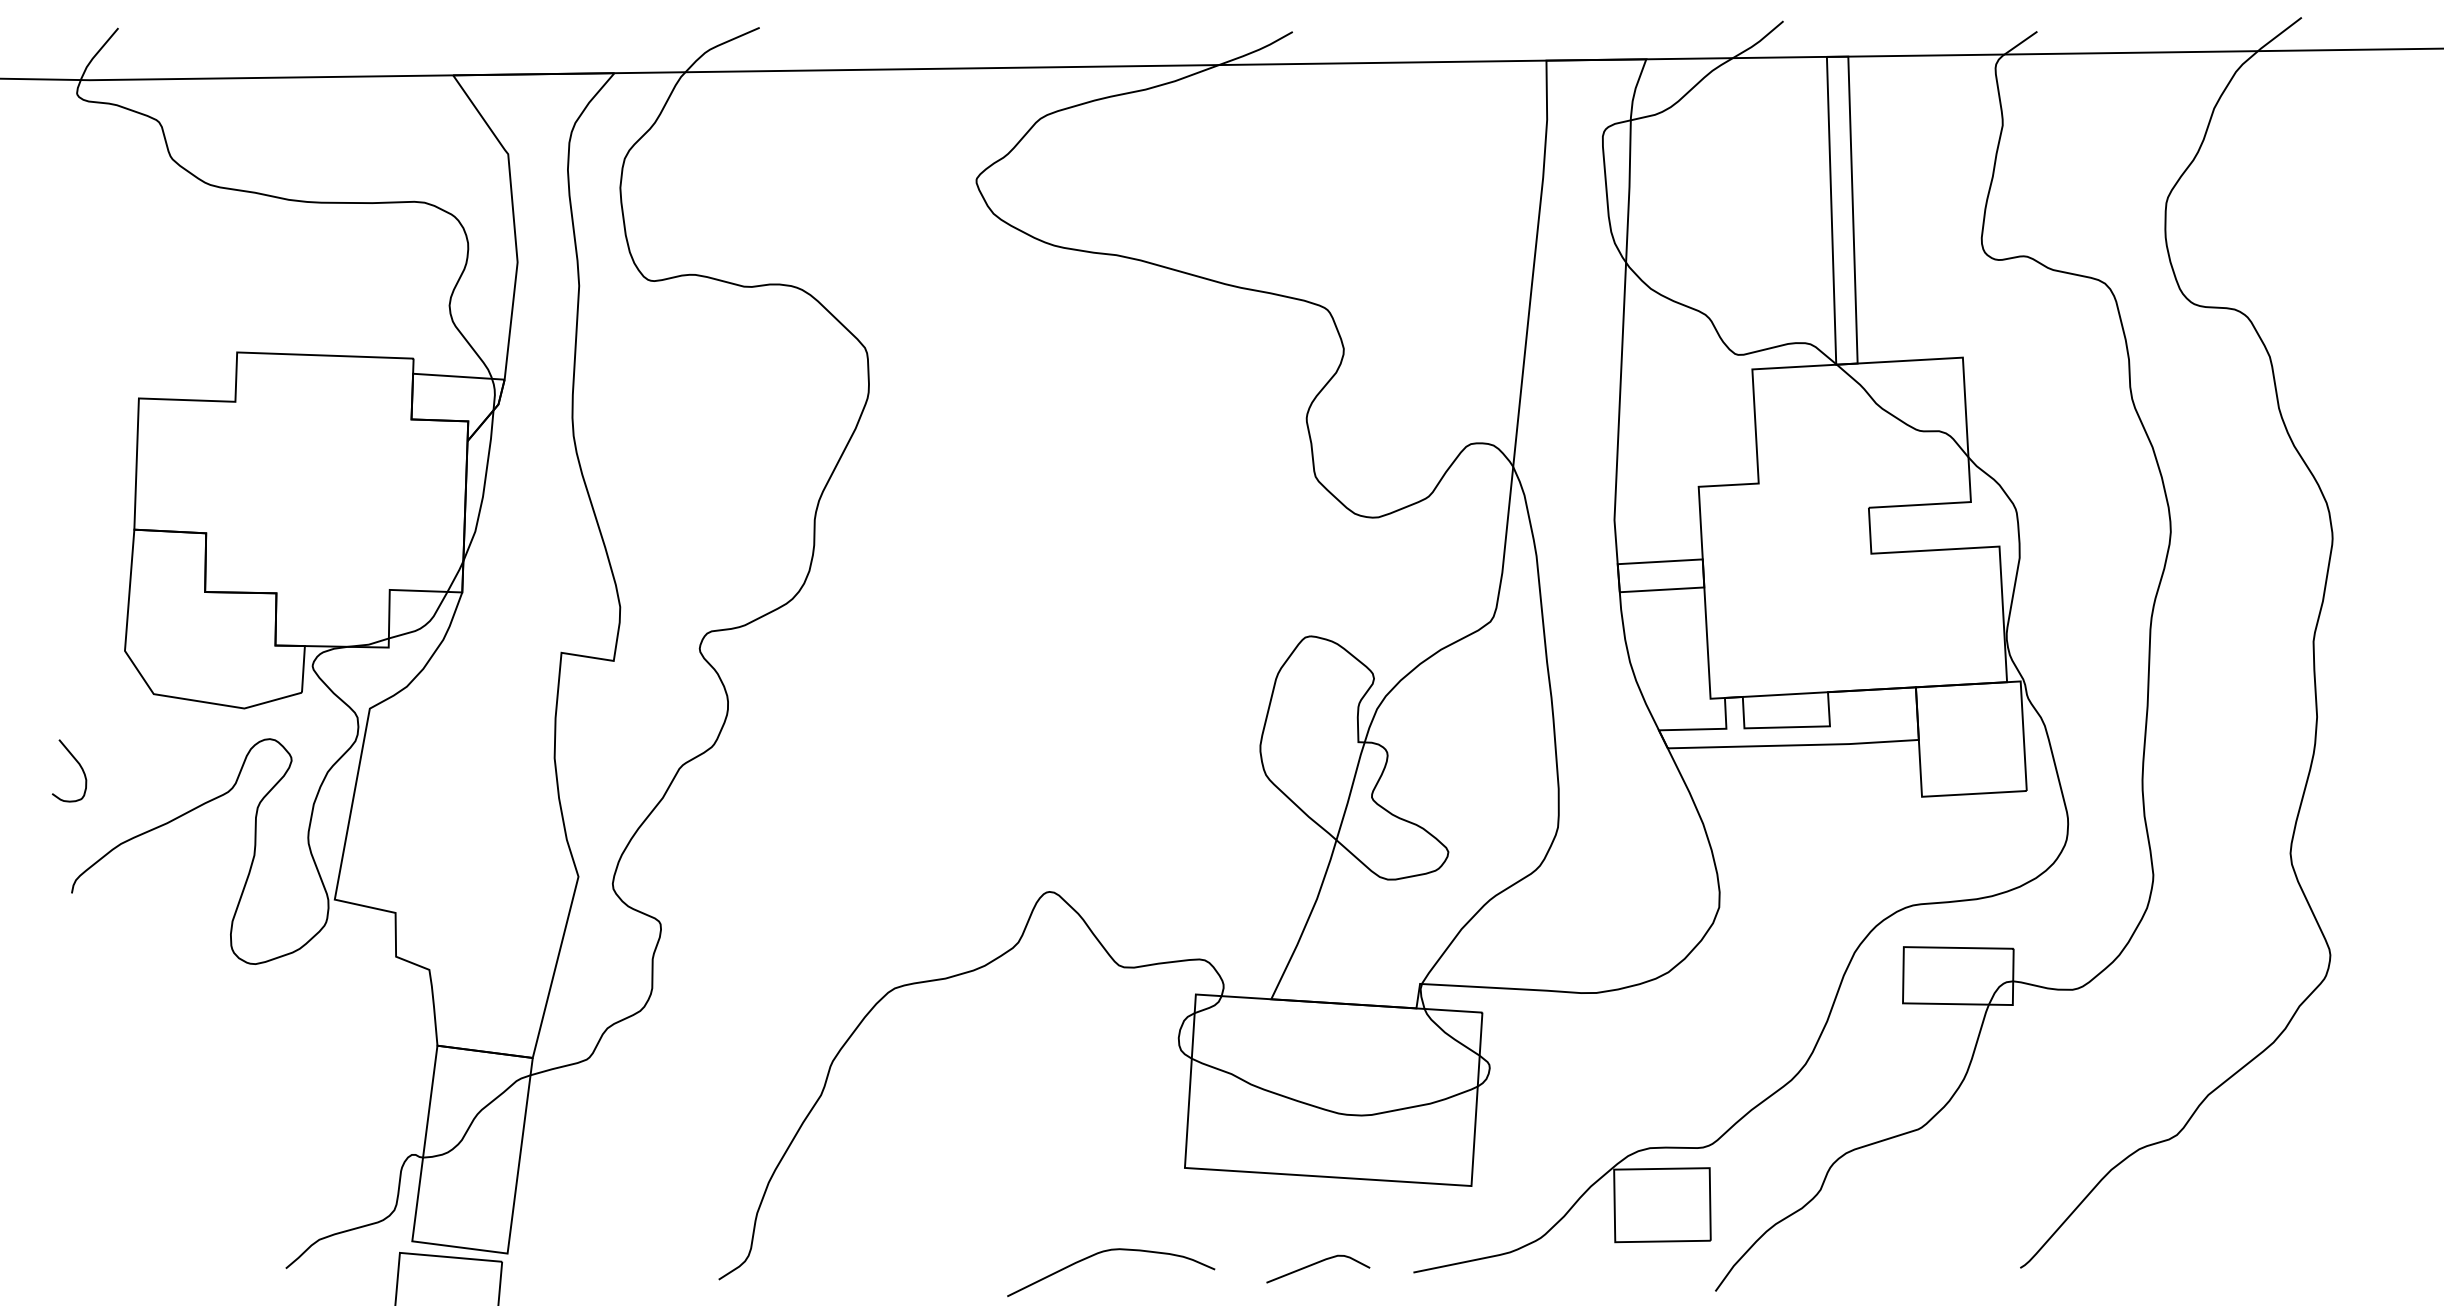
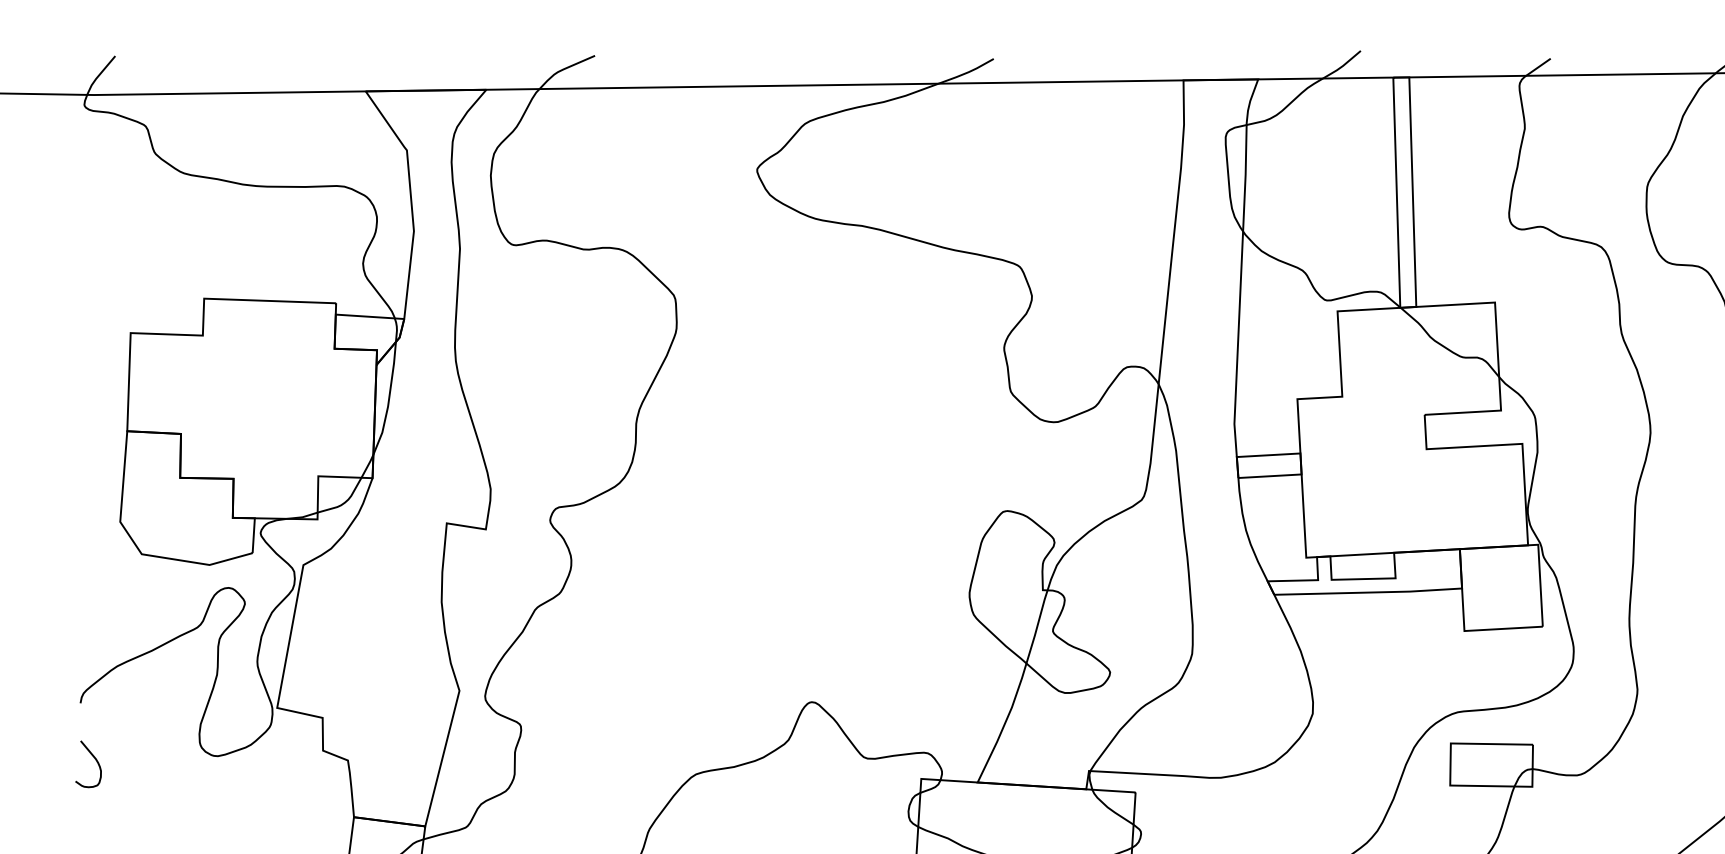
curve: (76, 762) -> (93, 757), moved

